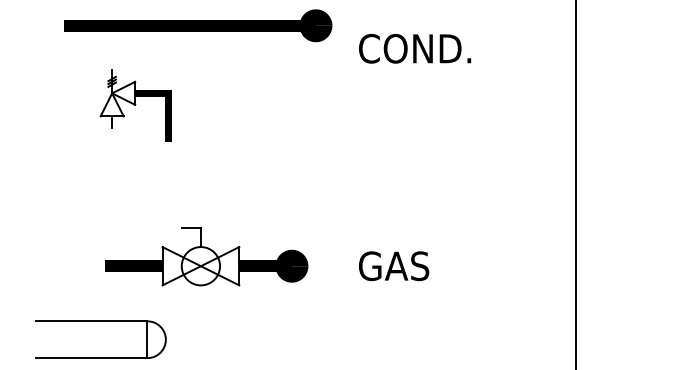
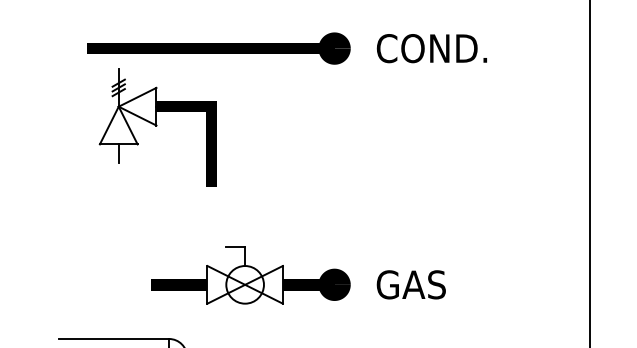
text: (415, 48) -> (432, 48), moved
part: (135, 105) -> (157, 126), size x1.67
part: (206, 256) -> (250, 275), moved

